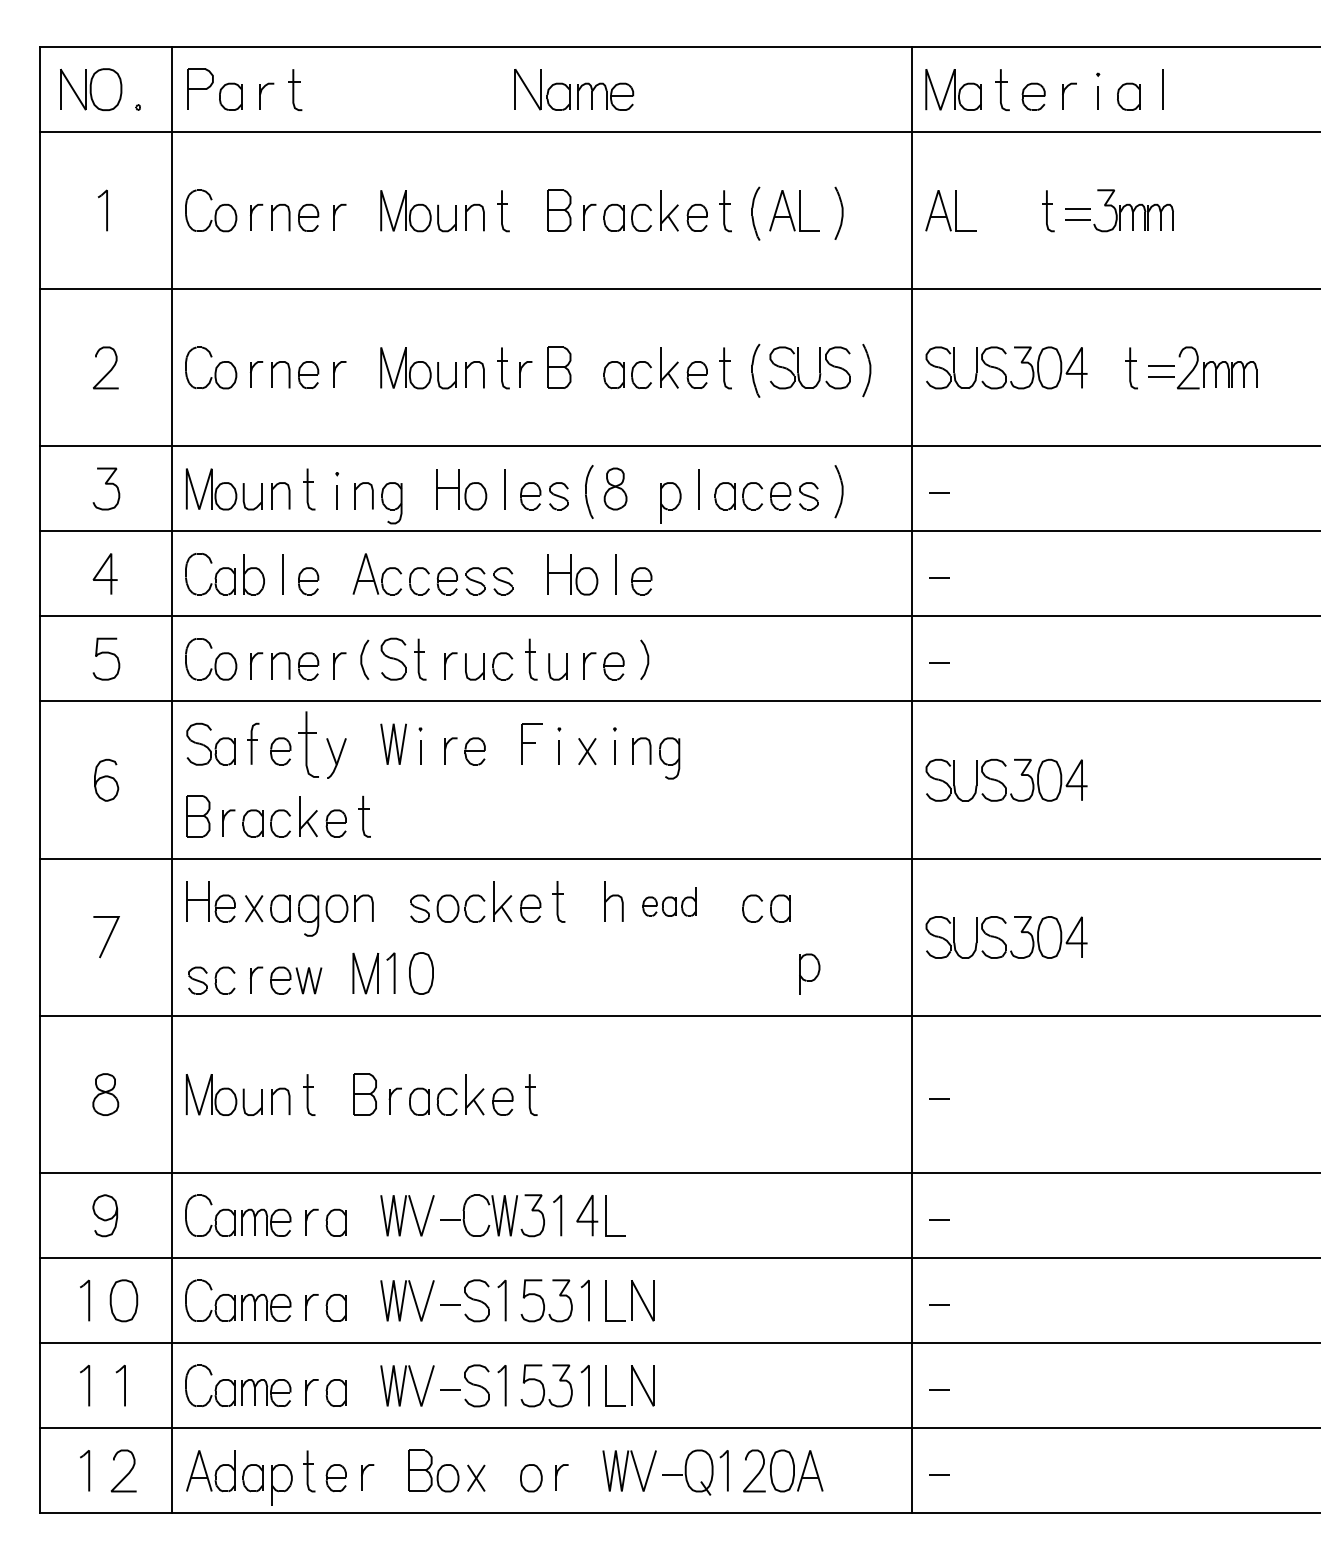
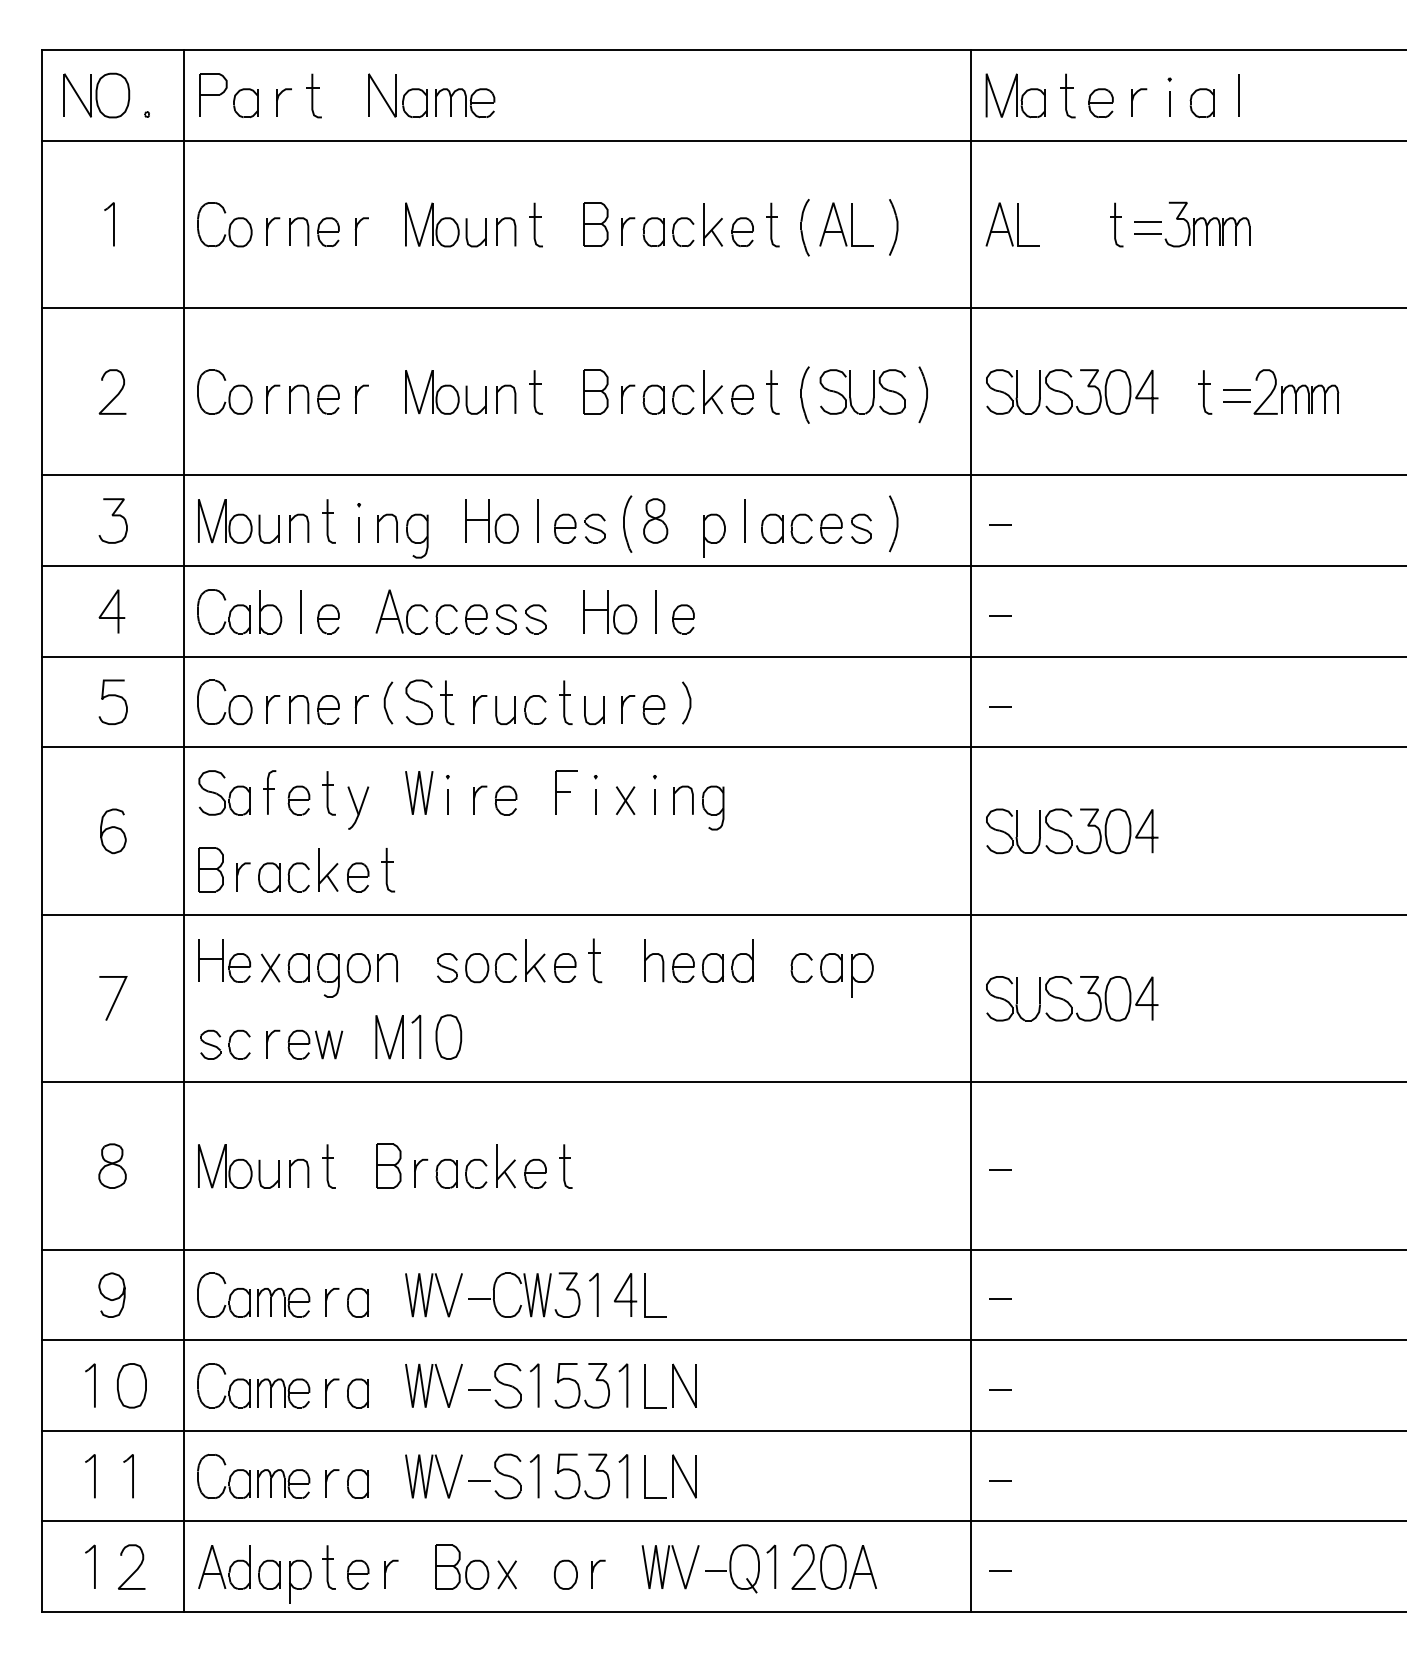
part: (574, 89) -> (431, 95), moved
part: (525, 374) -> (627, 399), moved
part: (309, 744) -> (329, 793), size x0.62
part: (669, 901) -> (713, 960), size x1.43
part: (809, 973) -> (862, 974), moved

